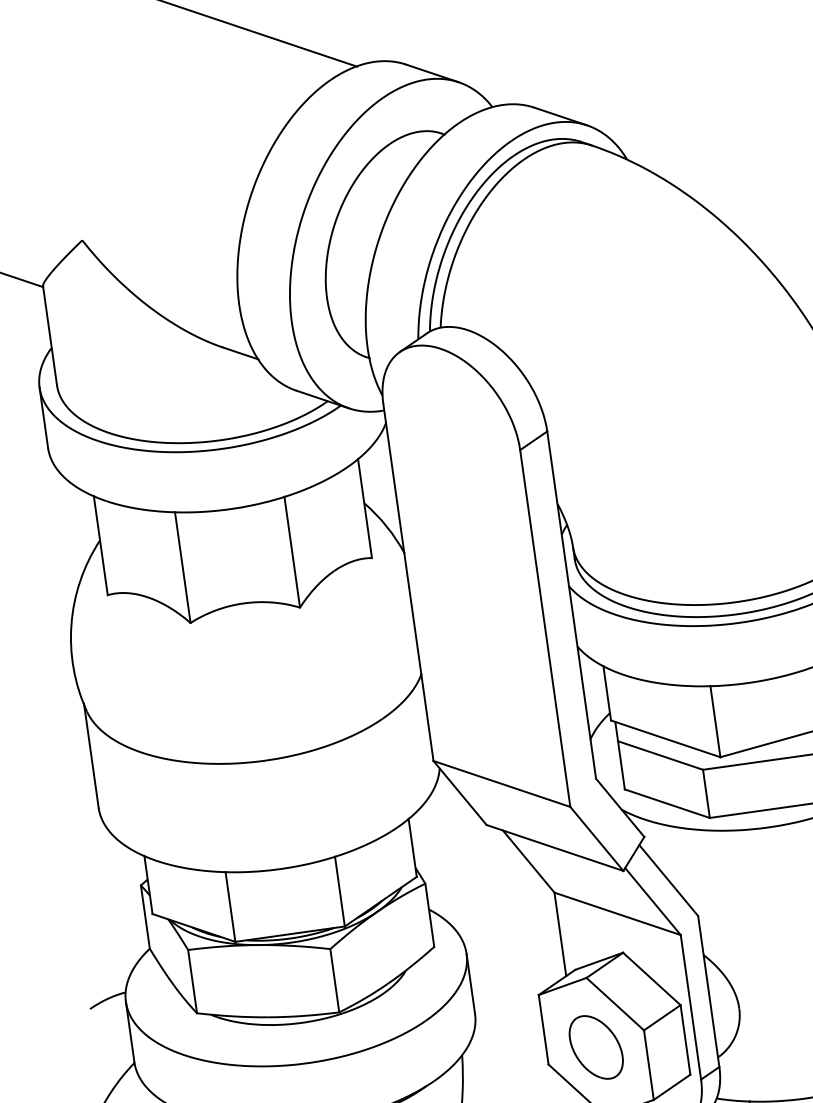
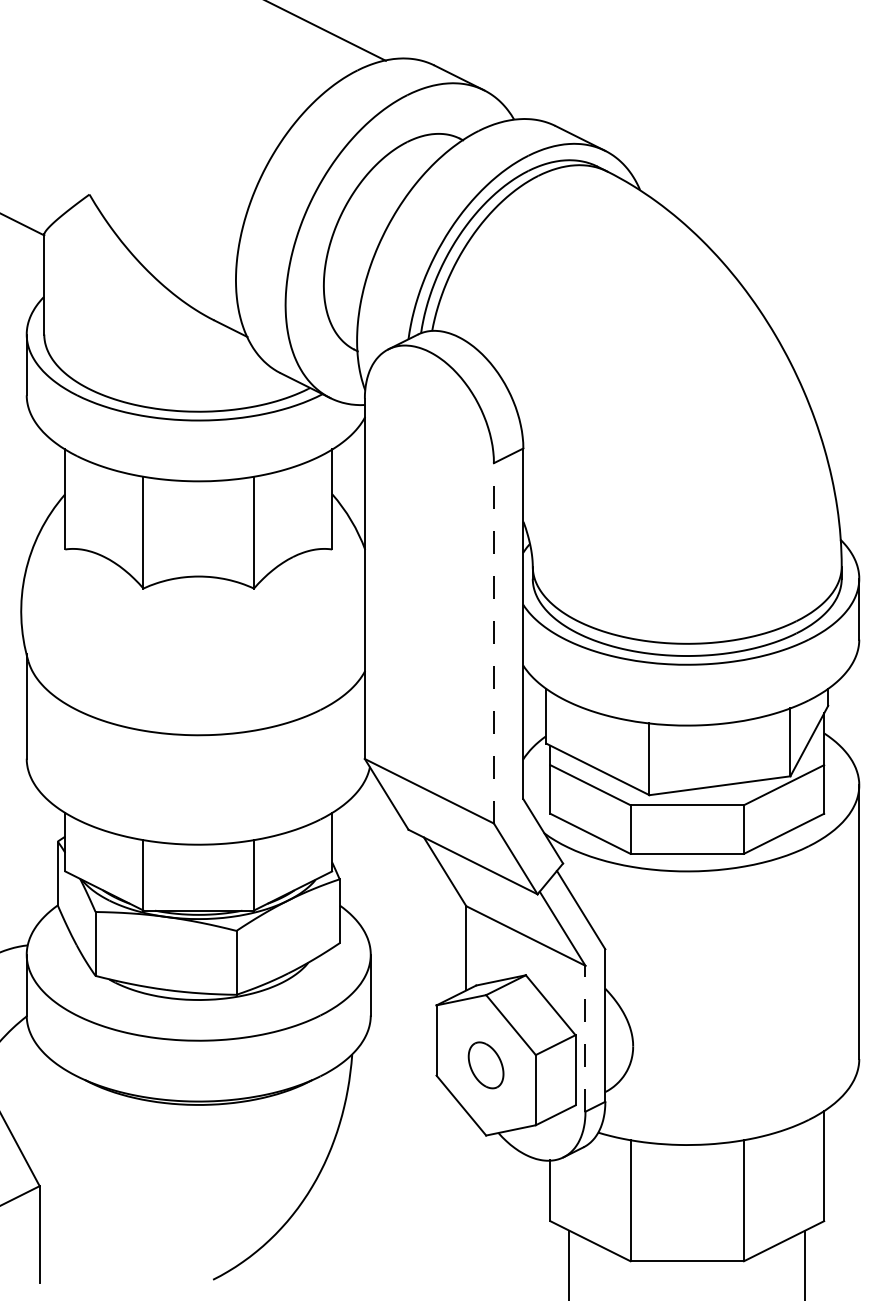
line: (544, 627) -> (493, 642), solid -> dashed
line: (690, 1007) -> (585, 1038), solid -> dashed
part: (595, 1047) -> (485, 1065), size x0.7

